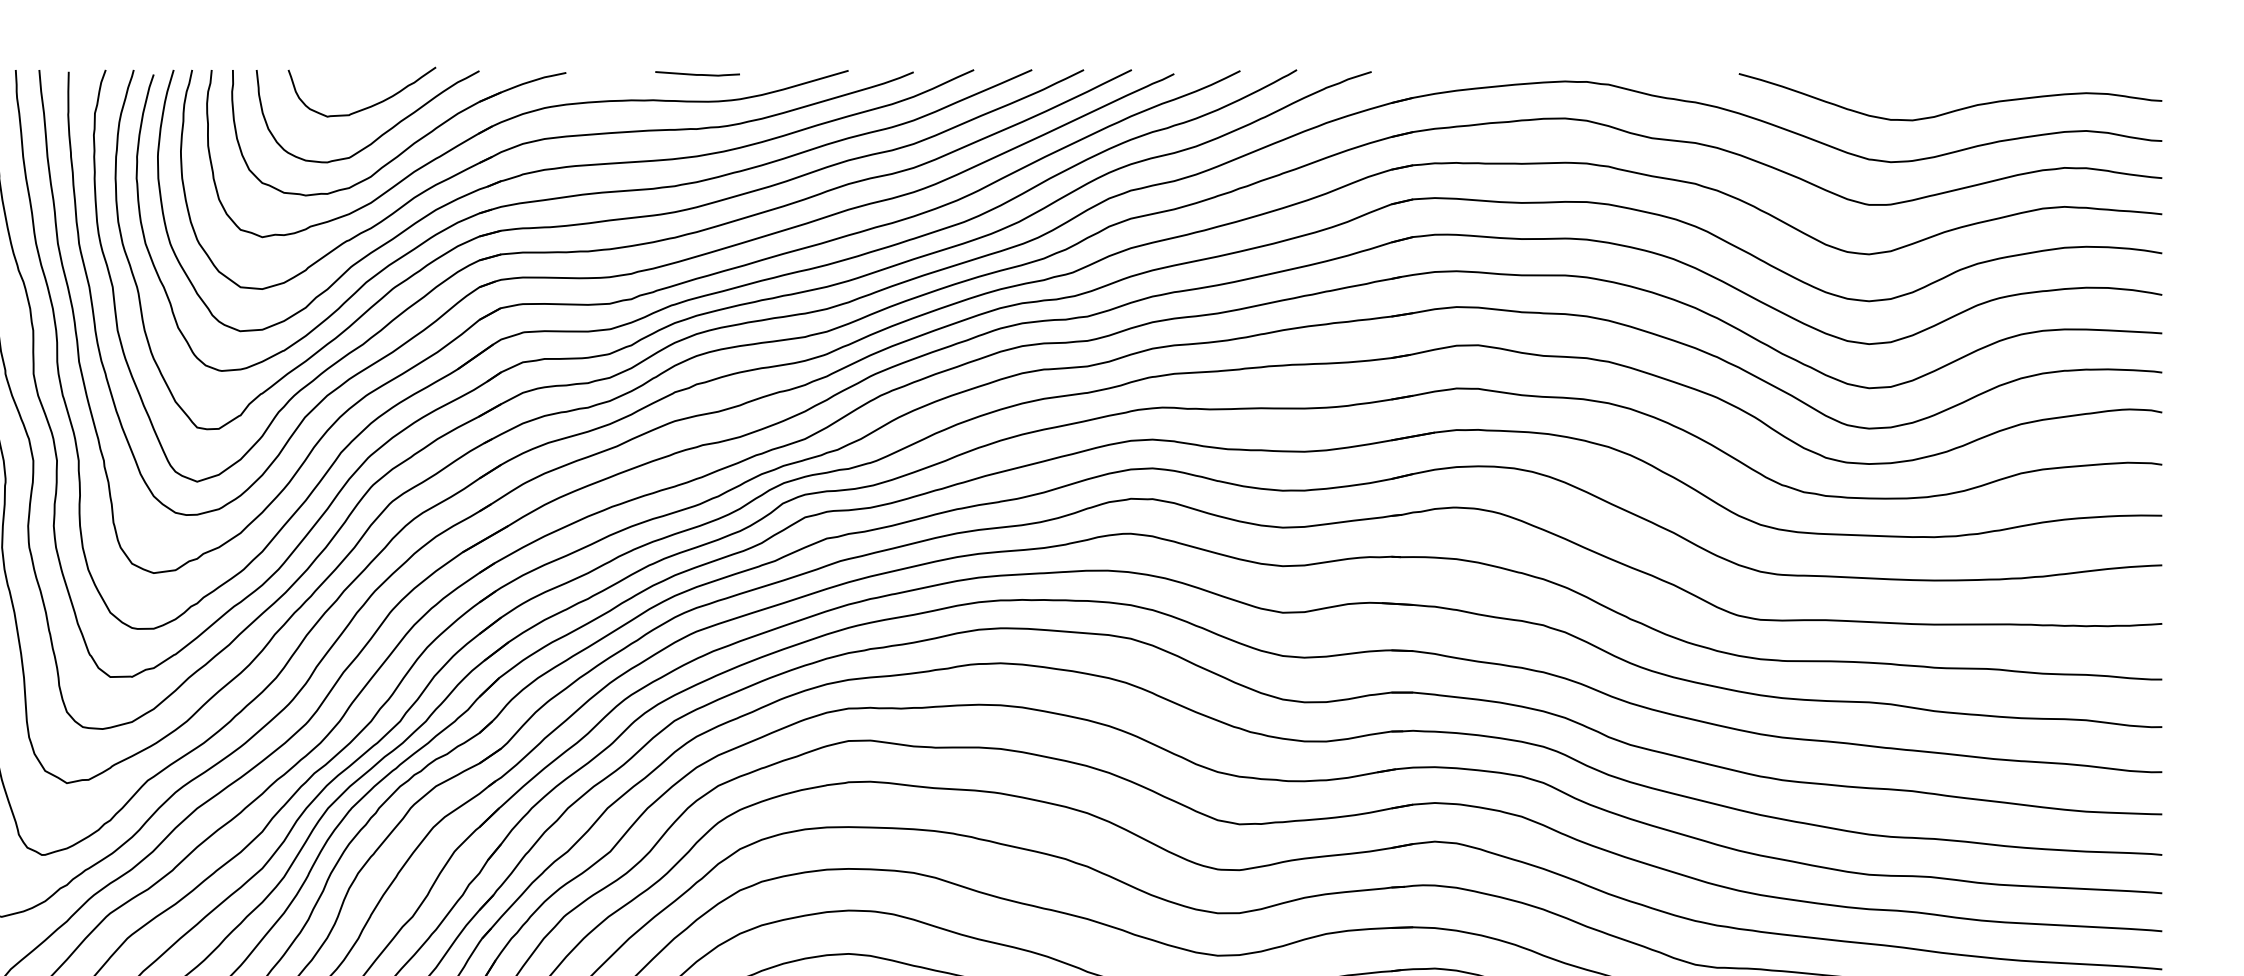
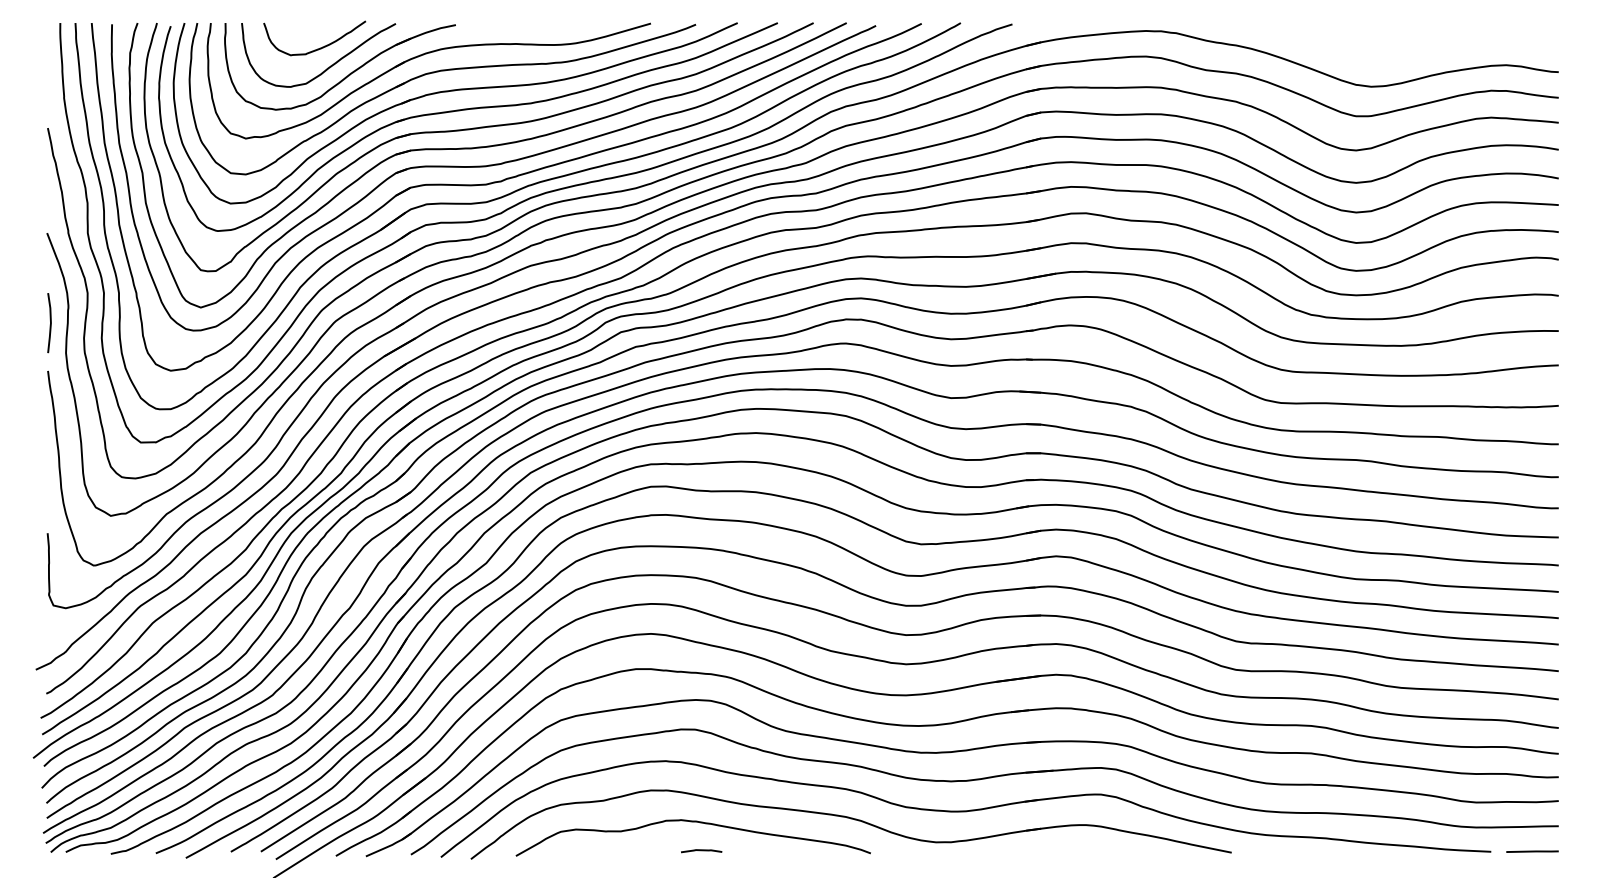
line: (697, 73) -> (546, 25), removed
curve: (1953, 109) -> (1414, 50), removed

